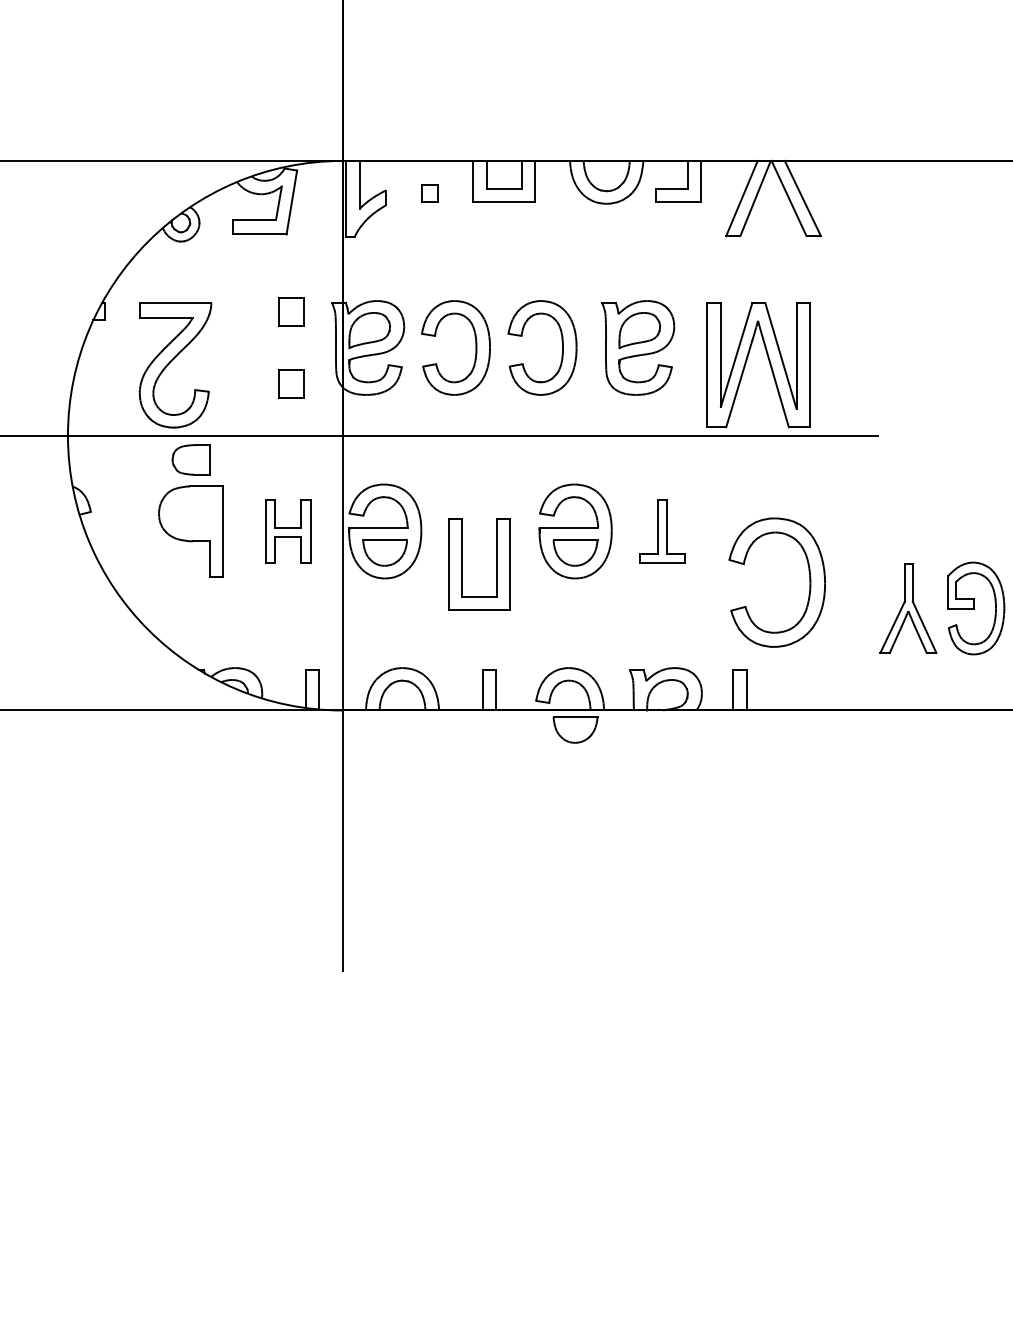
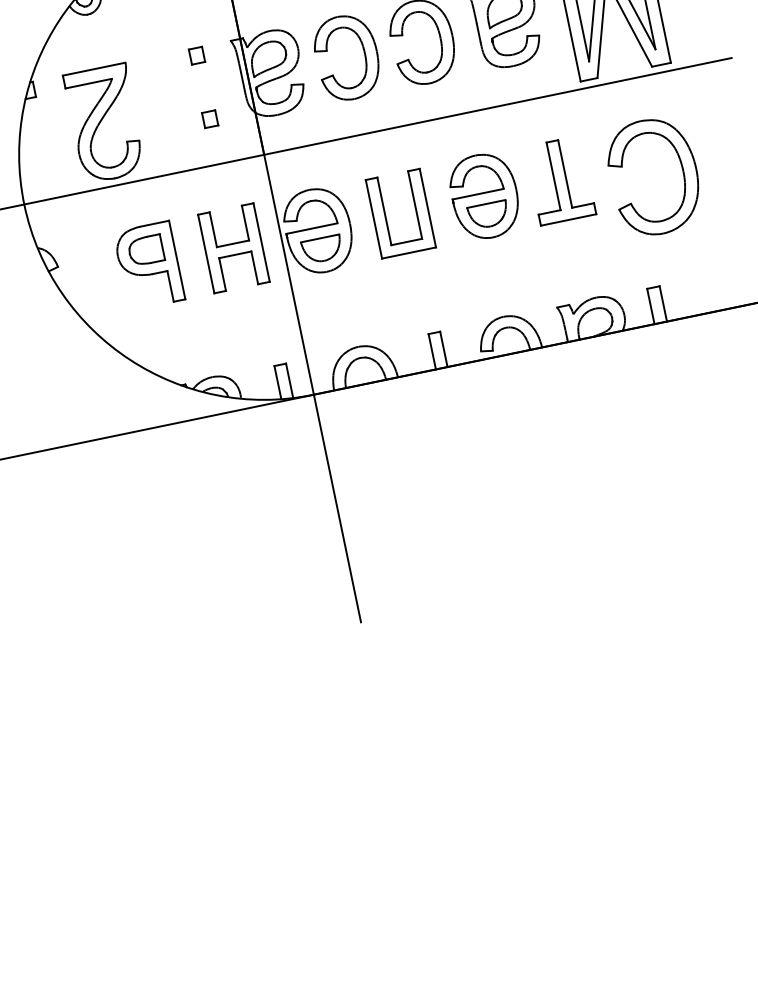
part: (291, 311) -> (196, 55), size x0.62
part: (291, 384) -> (210, 119), size x0.62
part: (190, 459) -> (145, 250), moved
part: (288, 531) -> (234, 248), size x1.43
part: (662, 531) -> (560, 180), size x1.43
part: (462, 564) -> (386, 216), moved
part: (809, 582) -> (682, 170), moved
part: (575, 729) -> (520, 369), removed

